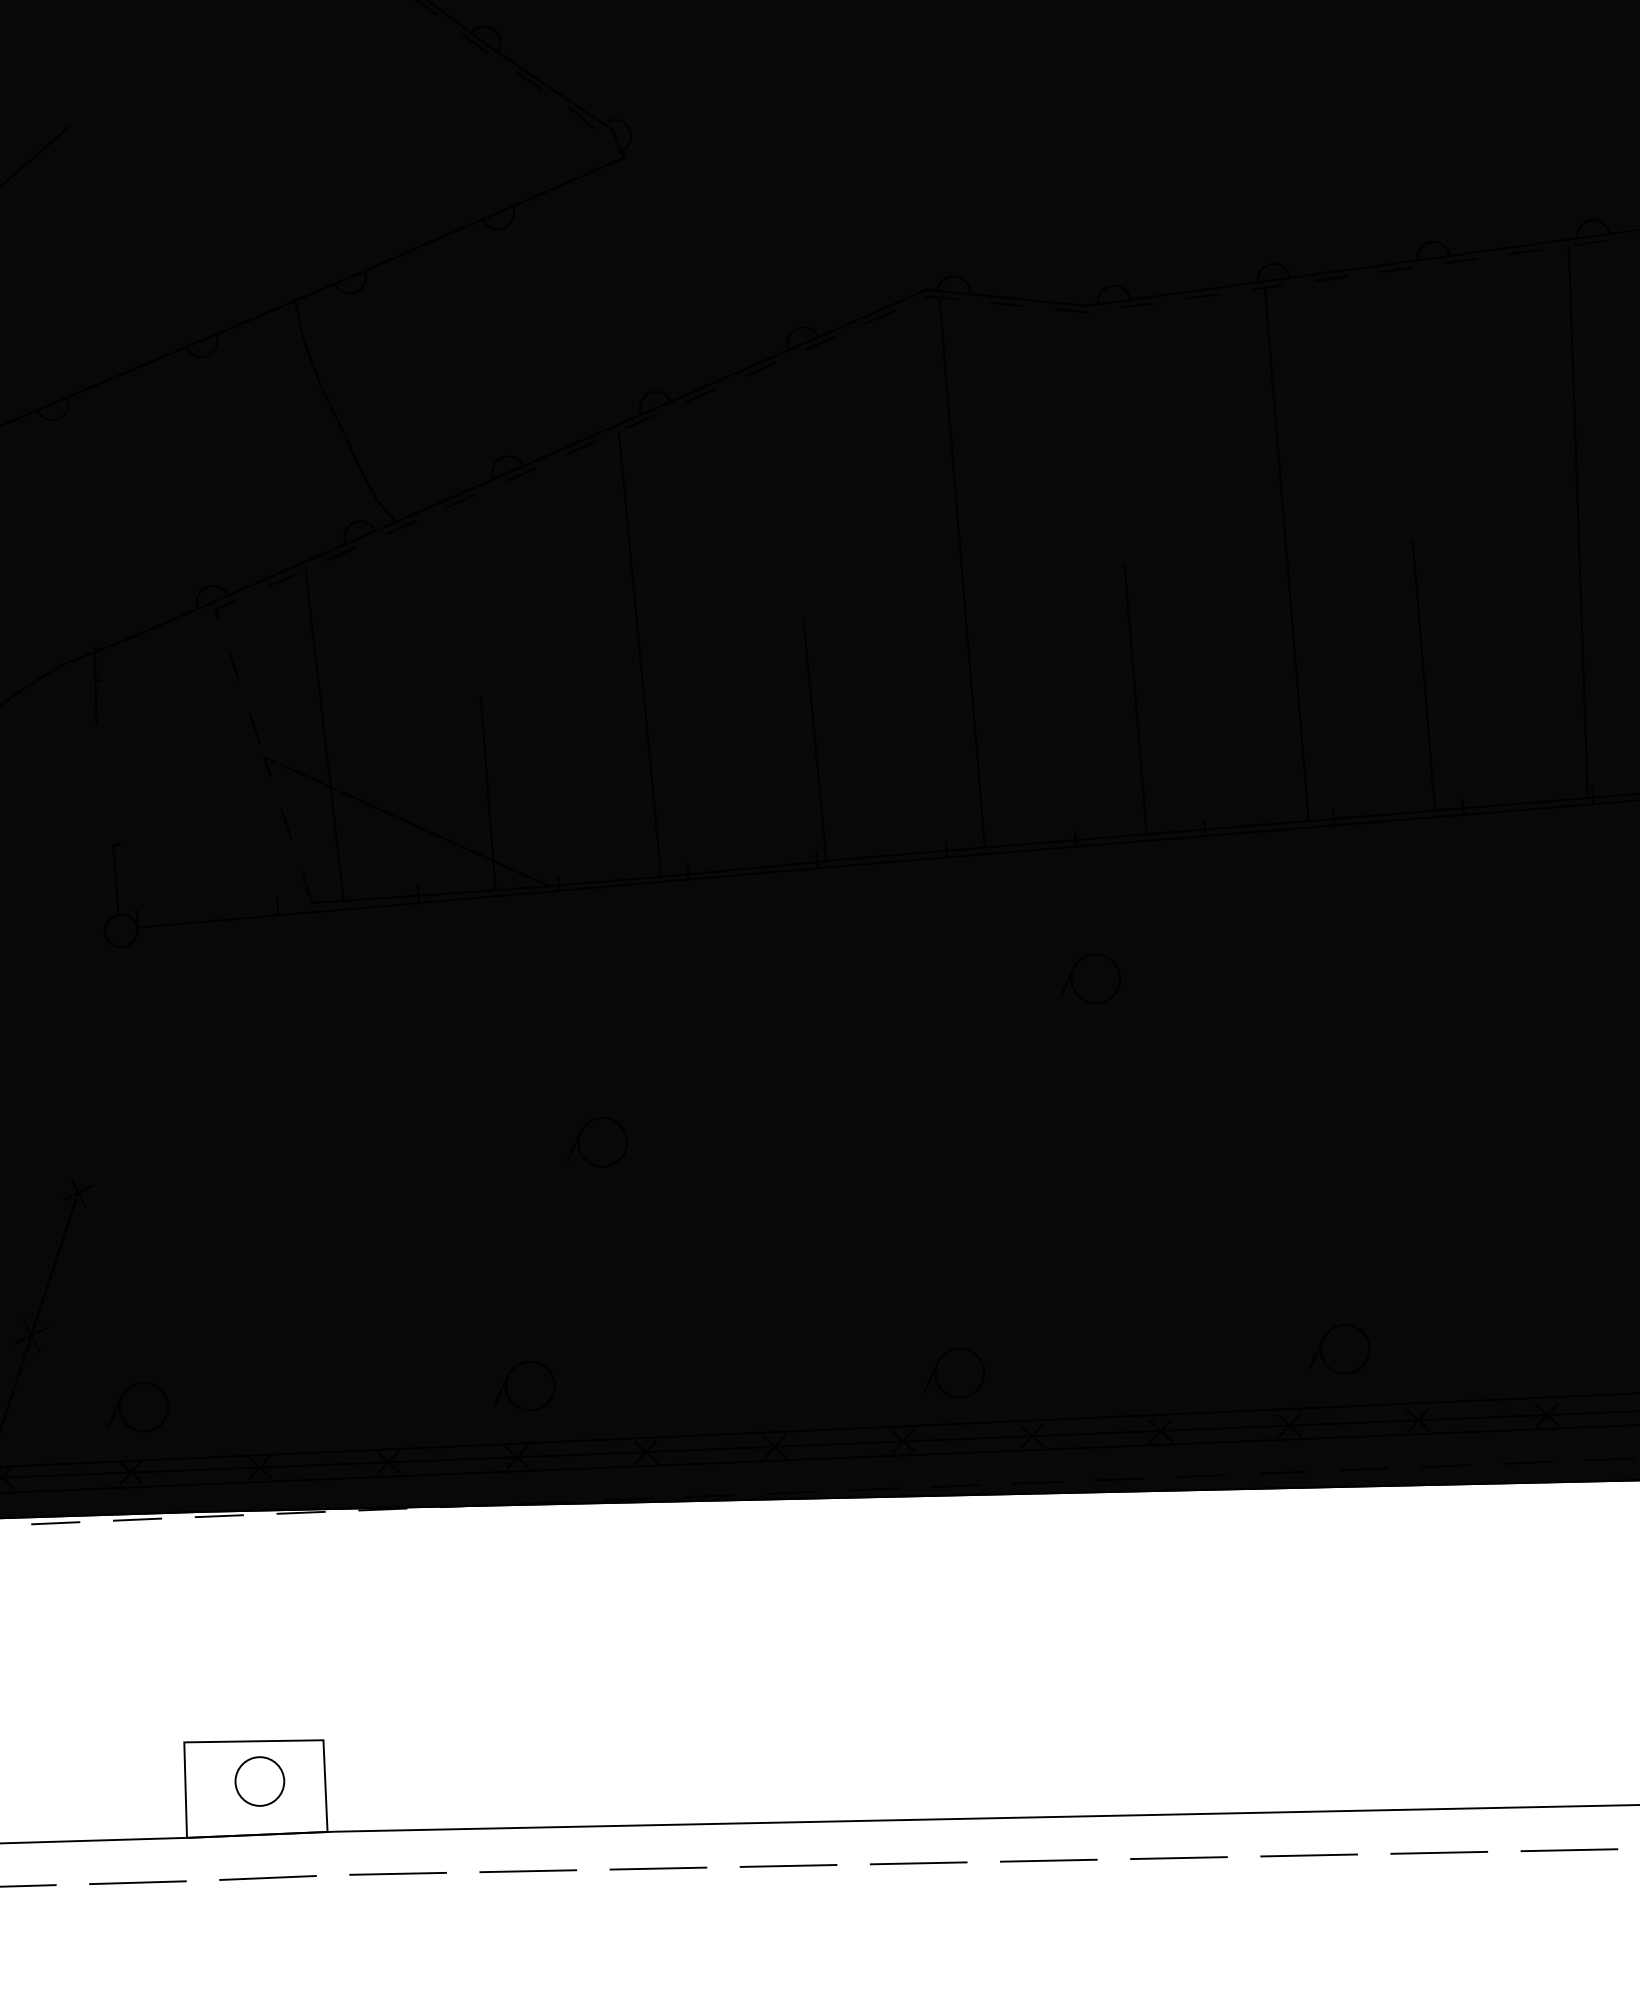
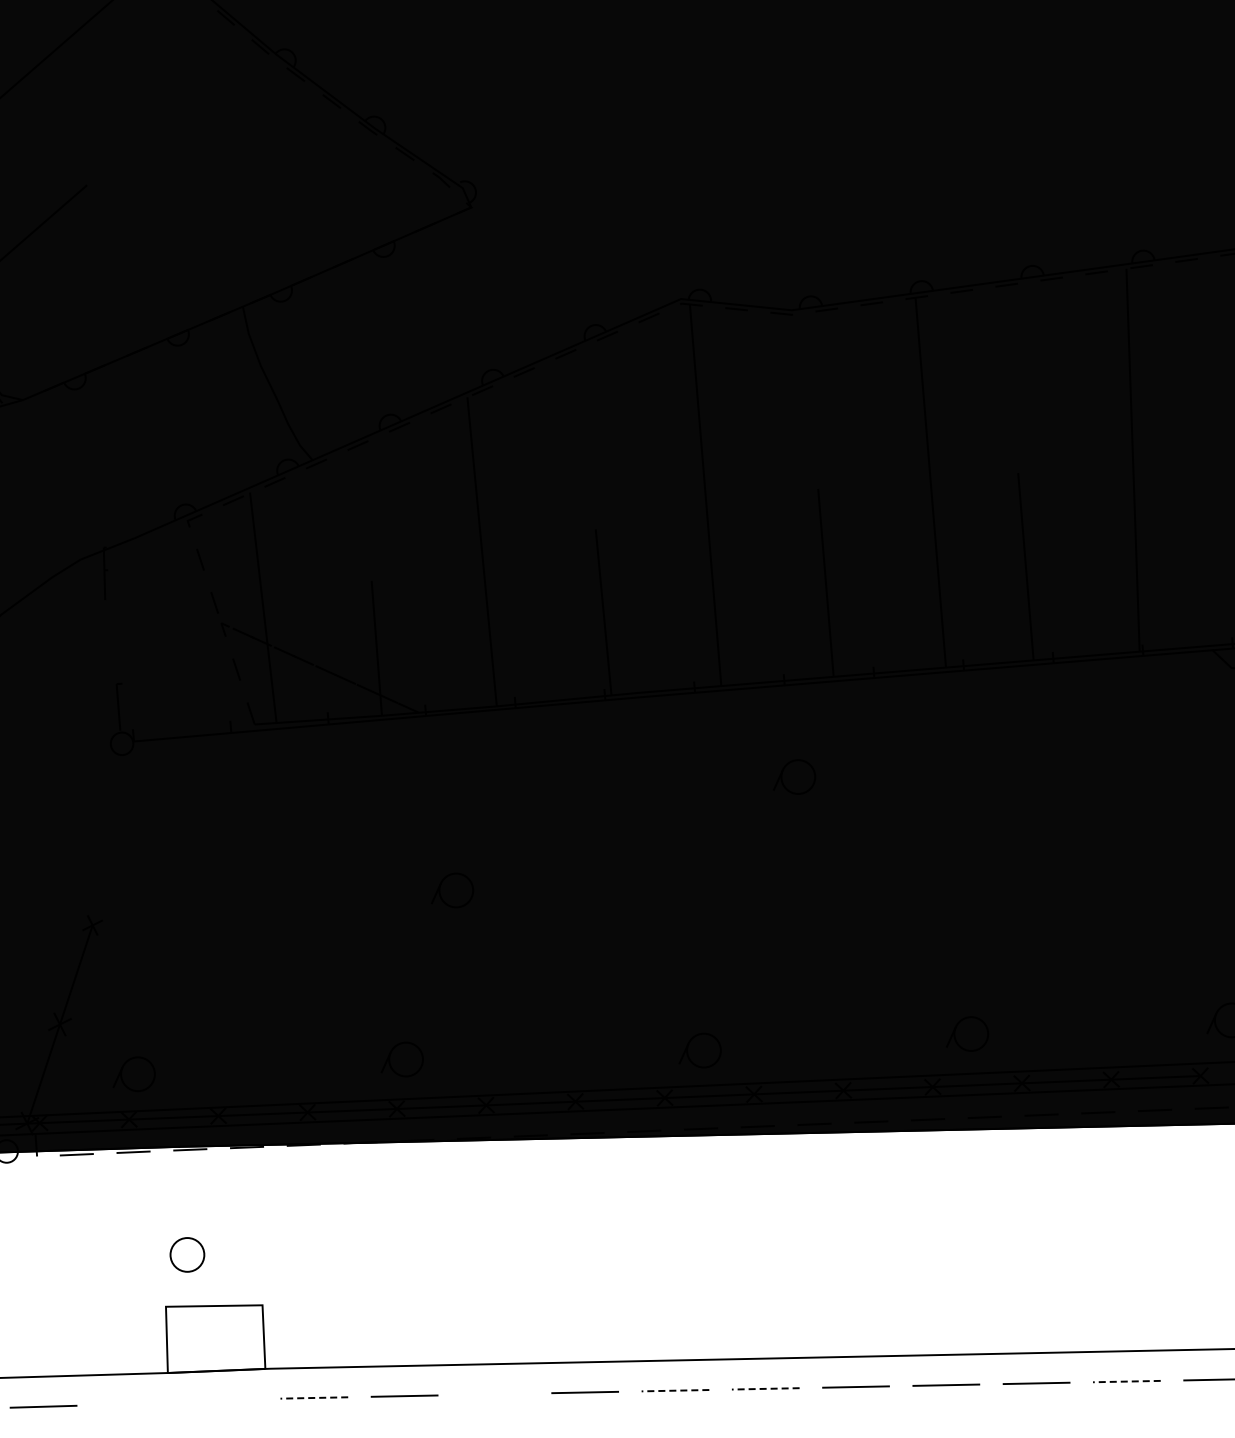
circle: (259, 1780) -> (187, 1254), moved
line: (1568, 1850) -> (1126, 1381), solid -> dashed
line: (1048, 1860) -> (765, 1388), solid -> dashed
line: (918, 1863) -> (675, 1390), solid -> dashed
line: (657, 1867) -> (494, 1393), removed
line: (398, 1873) -> (314, 1397), solid -> dashed
line: (267, 1877) -> (223, 1400), removed
line: (137, 1881) -> (133, 1403), removed

